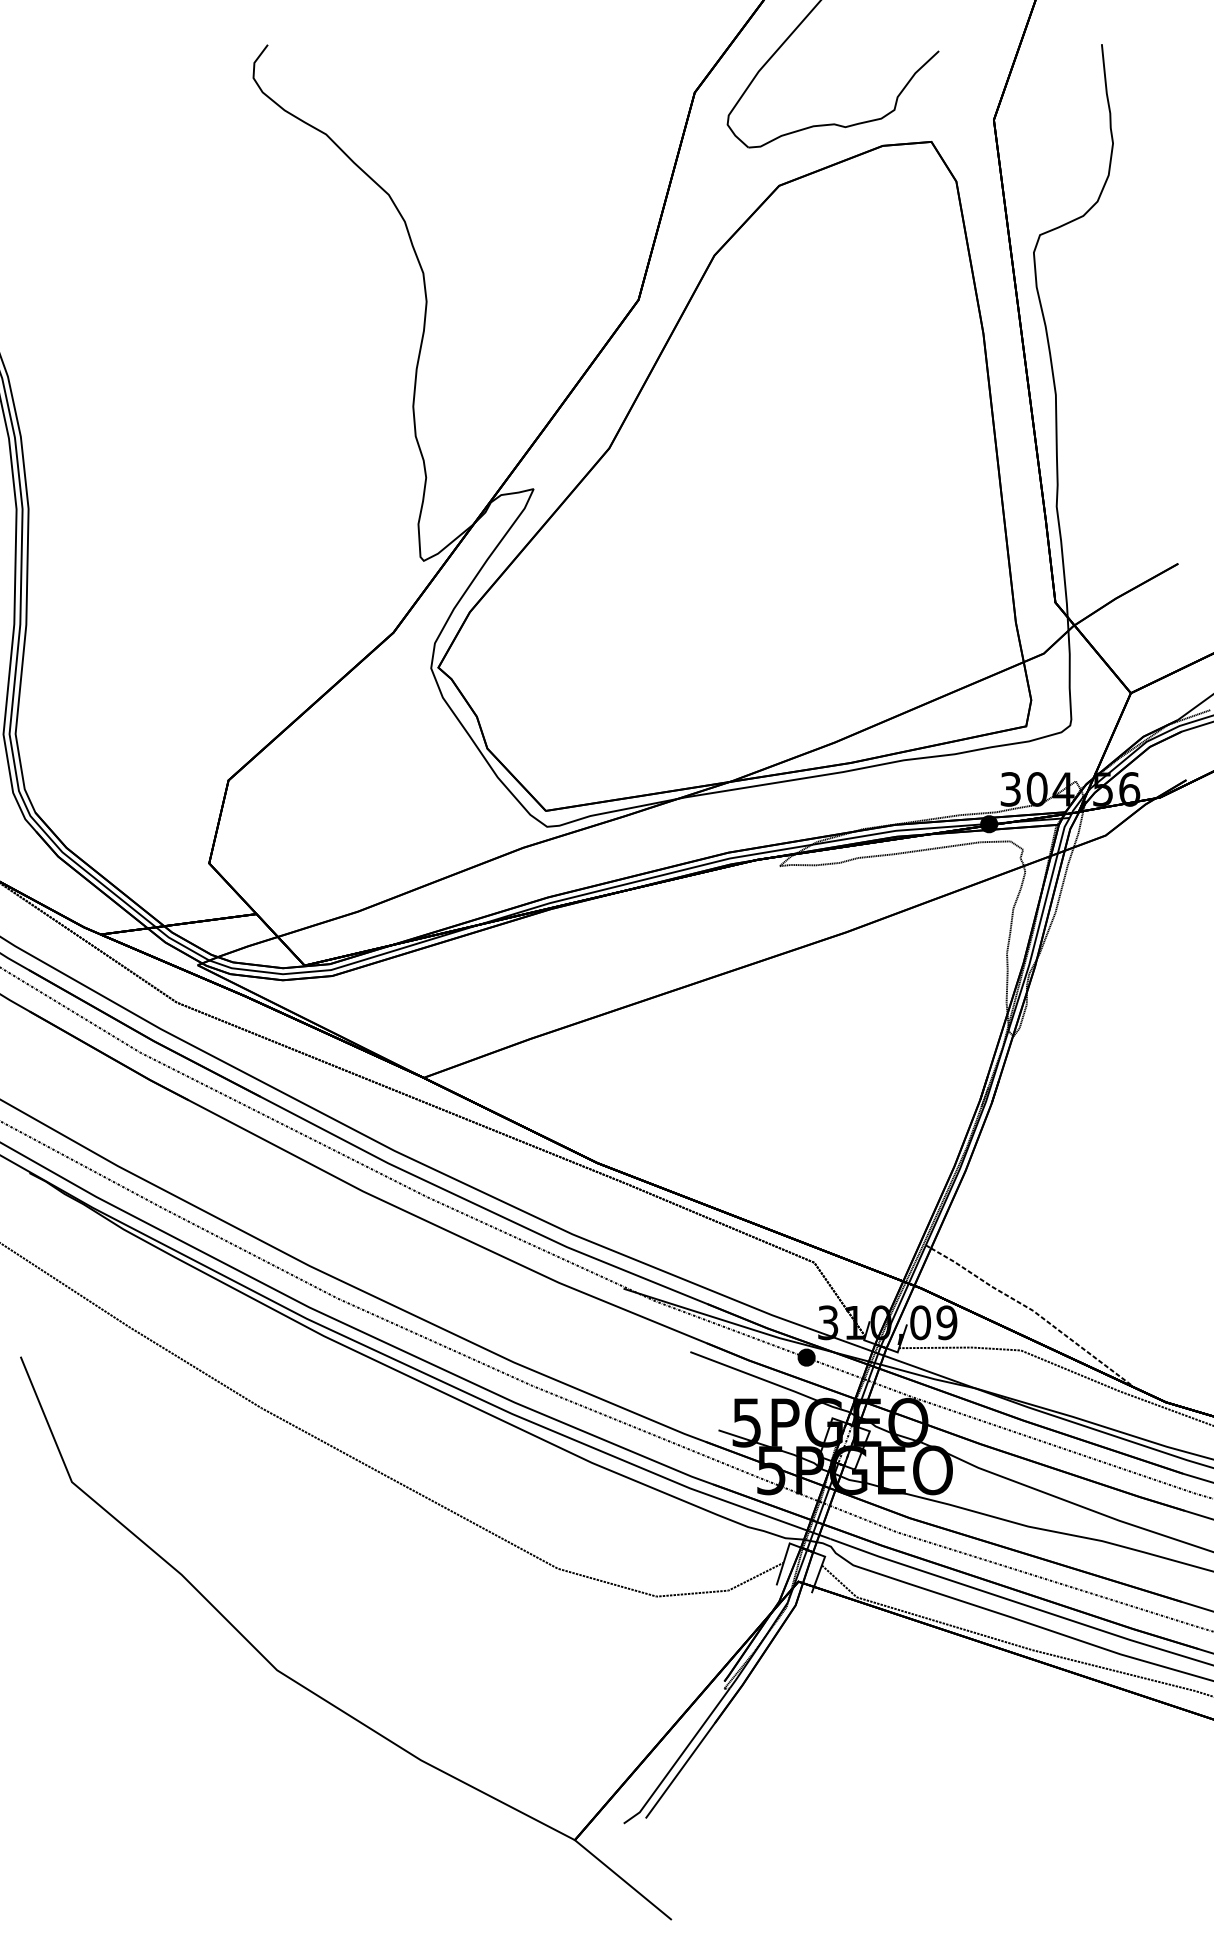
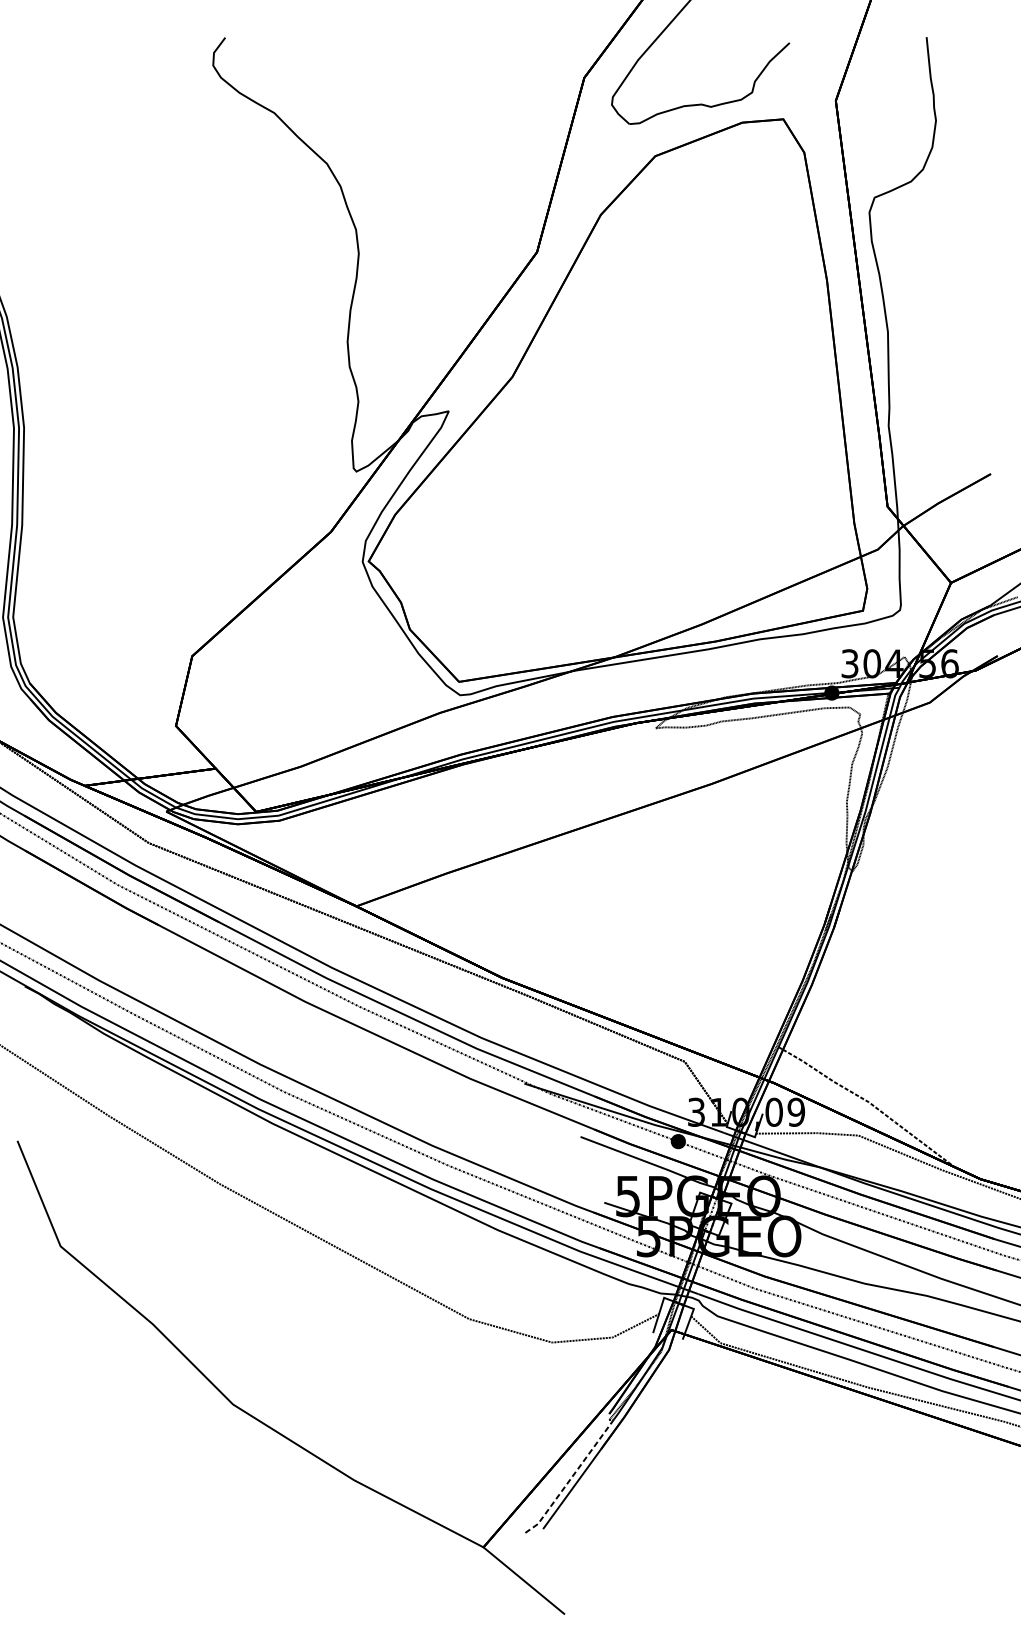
line: (678, 1759) -> (570, 1479), solid -> dashed

